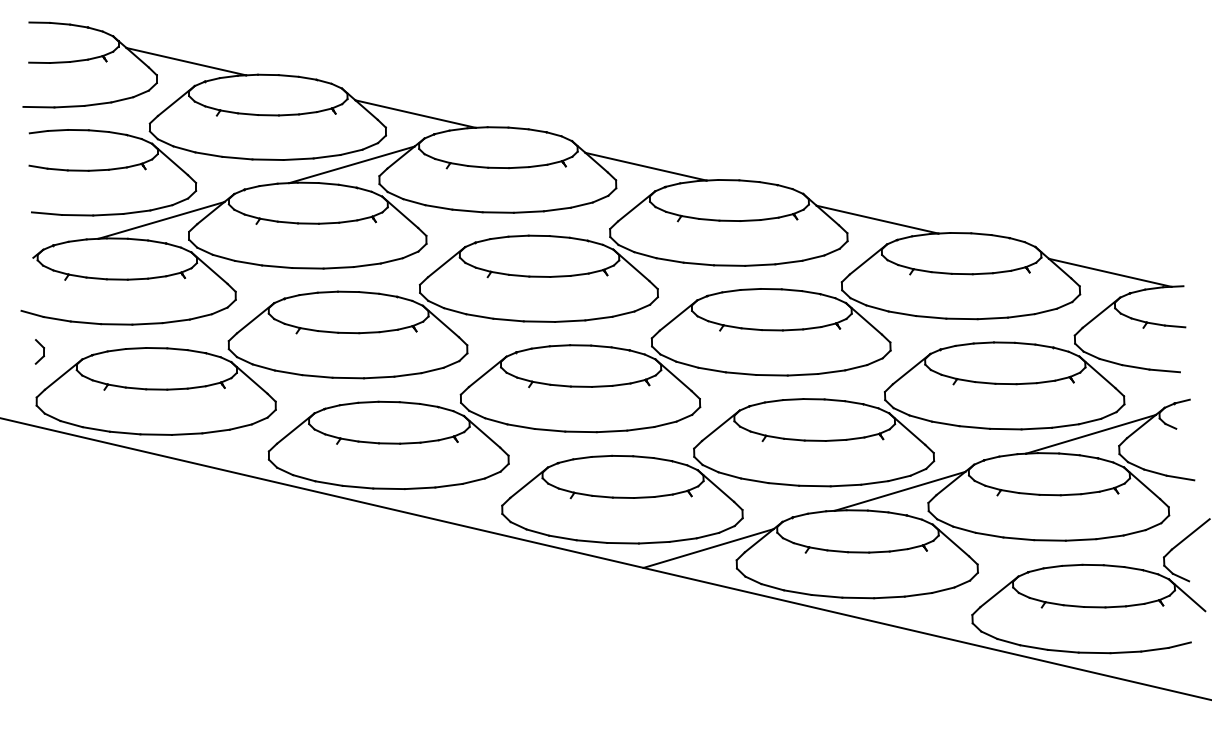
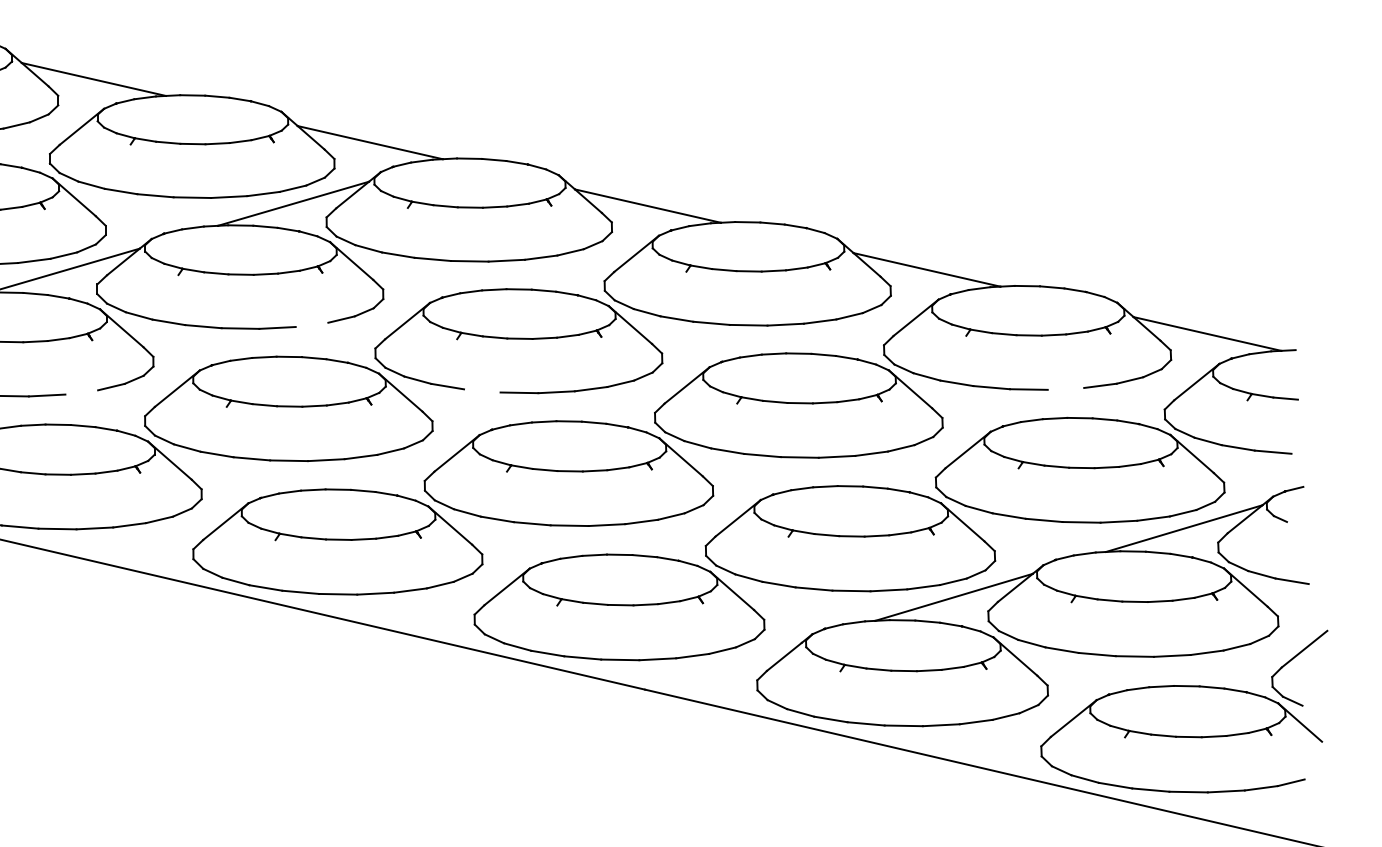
line: (366, 265) -> (311, 325), removed
line: (992, 318) -> (1065, 389), removed
line: (508, 319) -> (482, 390), removed
line: (175, 321) -> (80, 392), removed
line: (708, 548) -> (723, 666), removed

